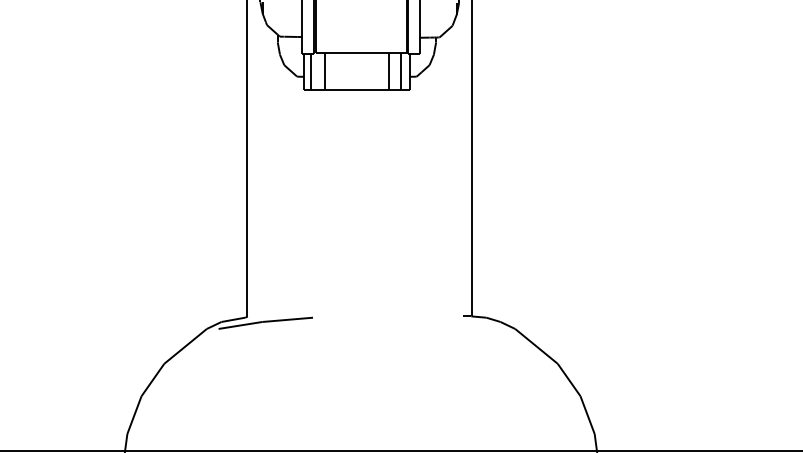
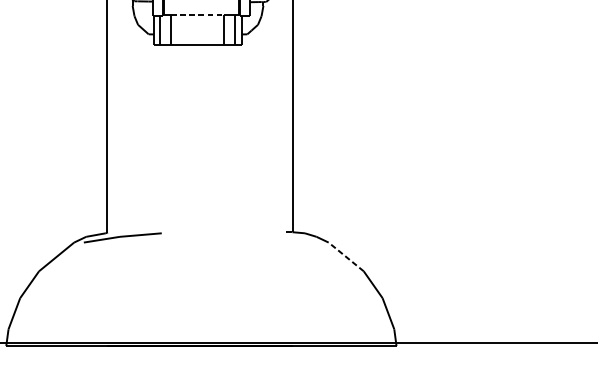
line: (357, 53) -> (198, 15), solid -> dashed
line: (536, 346) -> (346, 257), solid -> dashed

